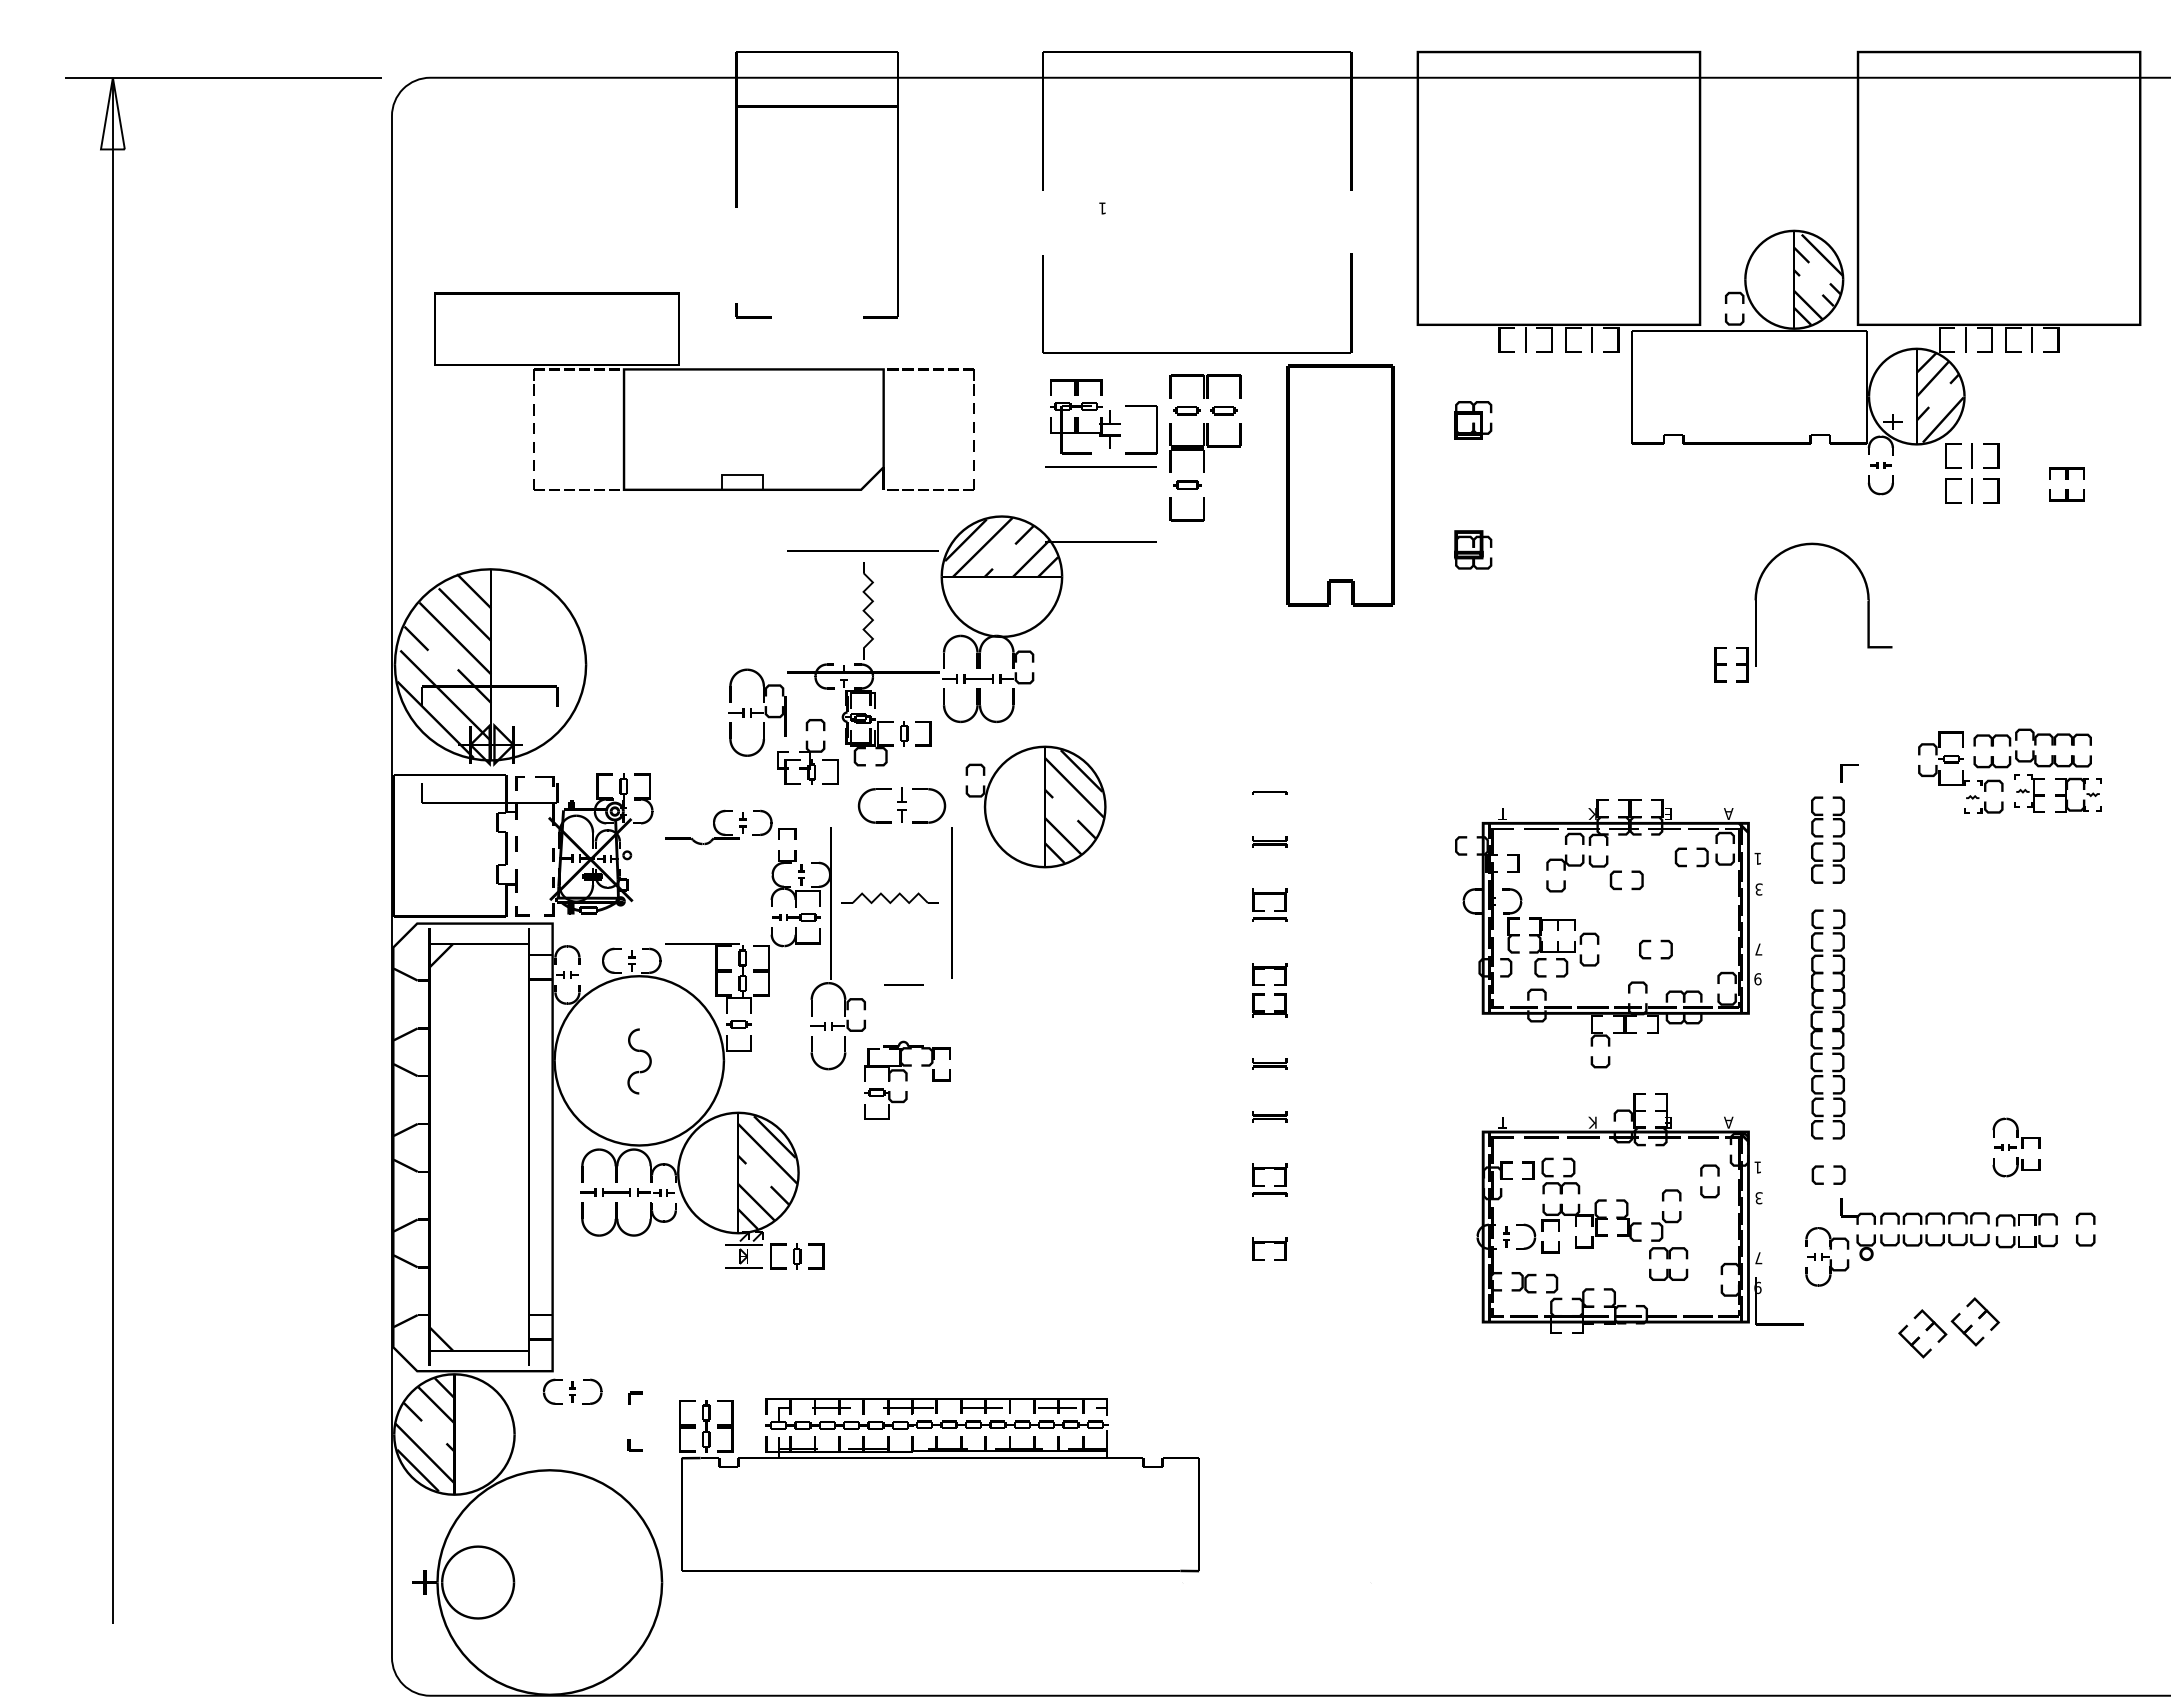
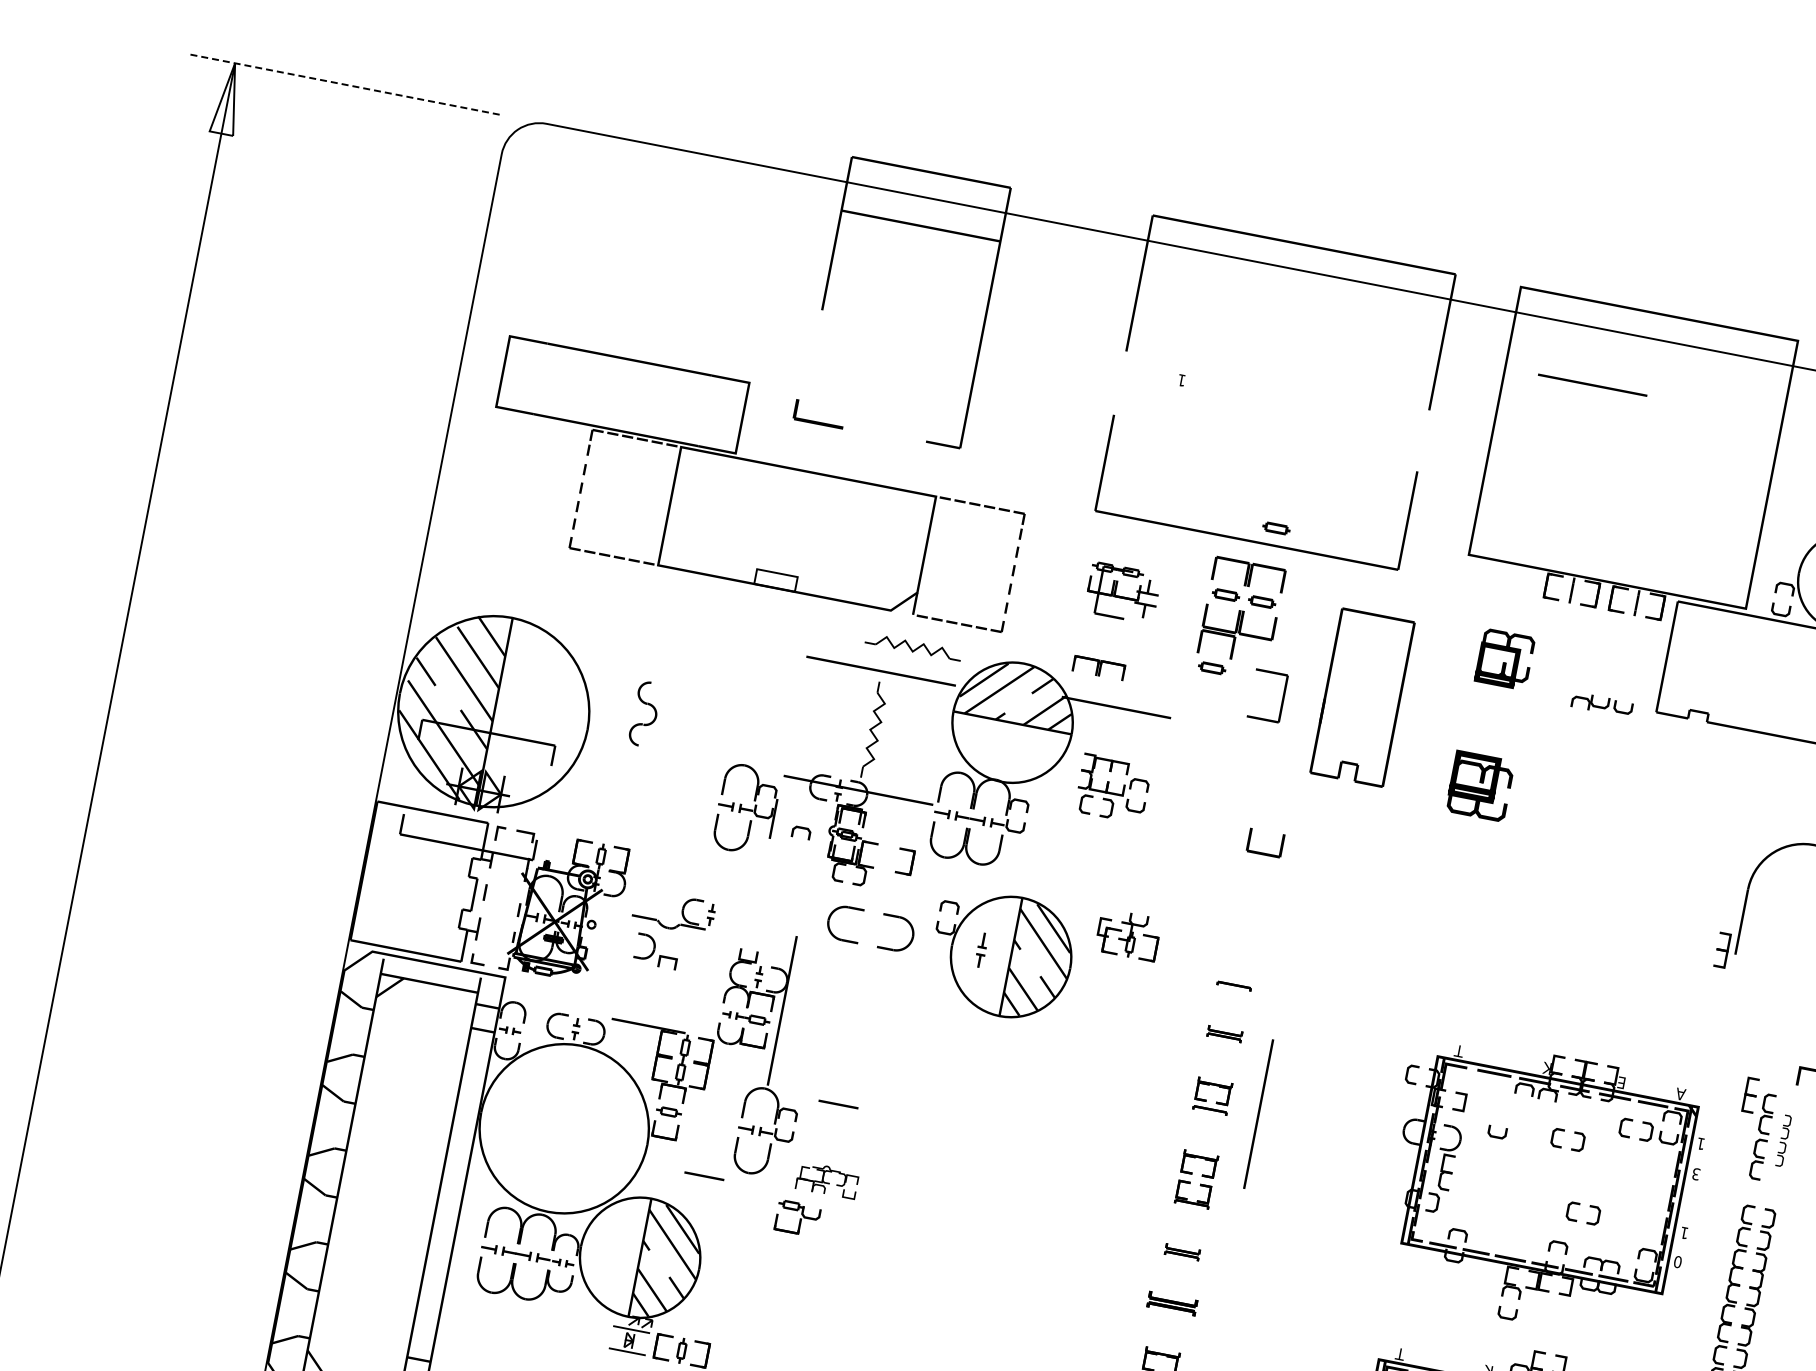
line: (223, 77) -> (343, 84), solid -> dashed
part: (753, 310) -> (819, 413), size x1.4
part: (1223, 335) -> (1276, 528), added
part: (1076, 387) -> (1099, 668), moved
part: (1473, 420) -> (1505, 659), size x1.4
part: (1156, 429) -> (1282, 698), moved
line: (1100, 466) -> (1592, 384), moved
part: (1340, 485) -> (1362, 697), size x0.7
part: (1186, 519) -> (1262, 852), moved
part: (1473, 549) -> (1480, 785), size x1.6
part: (1720, 664) -> (1750, 1095), moved
part: (904, 733) -> (887, 858), removed
part: (807, 762) -> (1127, 934), moved
part: (901, 804) -> (981, 949), moved
part: (774, 824) -> (657, 950), moved
part: (1838, 839) -> (1783, 1140), size x0.6
part: (1577, 862) -> (1602, 704), moved
part: (889, 897) -> (912, 646), moved
line: (951, 902) -> (1258, 1113), moved
part: (1564, 947) -> (1113, 788), moved
text: (1758, 949) -> (1684, 1233), 7 -> 1
text: (1757, 978) -> (1677, 1261), 9 -> 0
part: (907, 1060) -> (827, 1179), size x0.7
part: (638, 1070) -> (642, 722), moved
line: (785, 1080) -> (704, 1175), added
part: (1269, 1116) -> (1172, 1303), size x1.4

